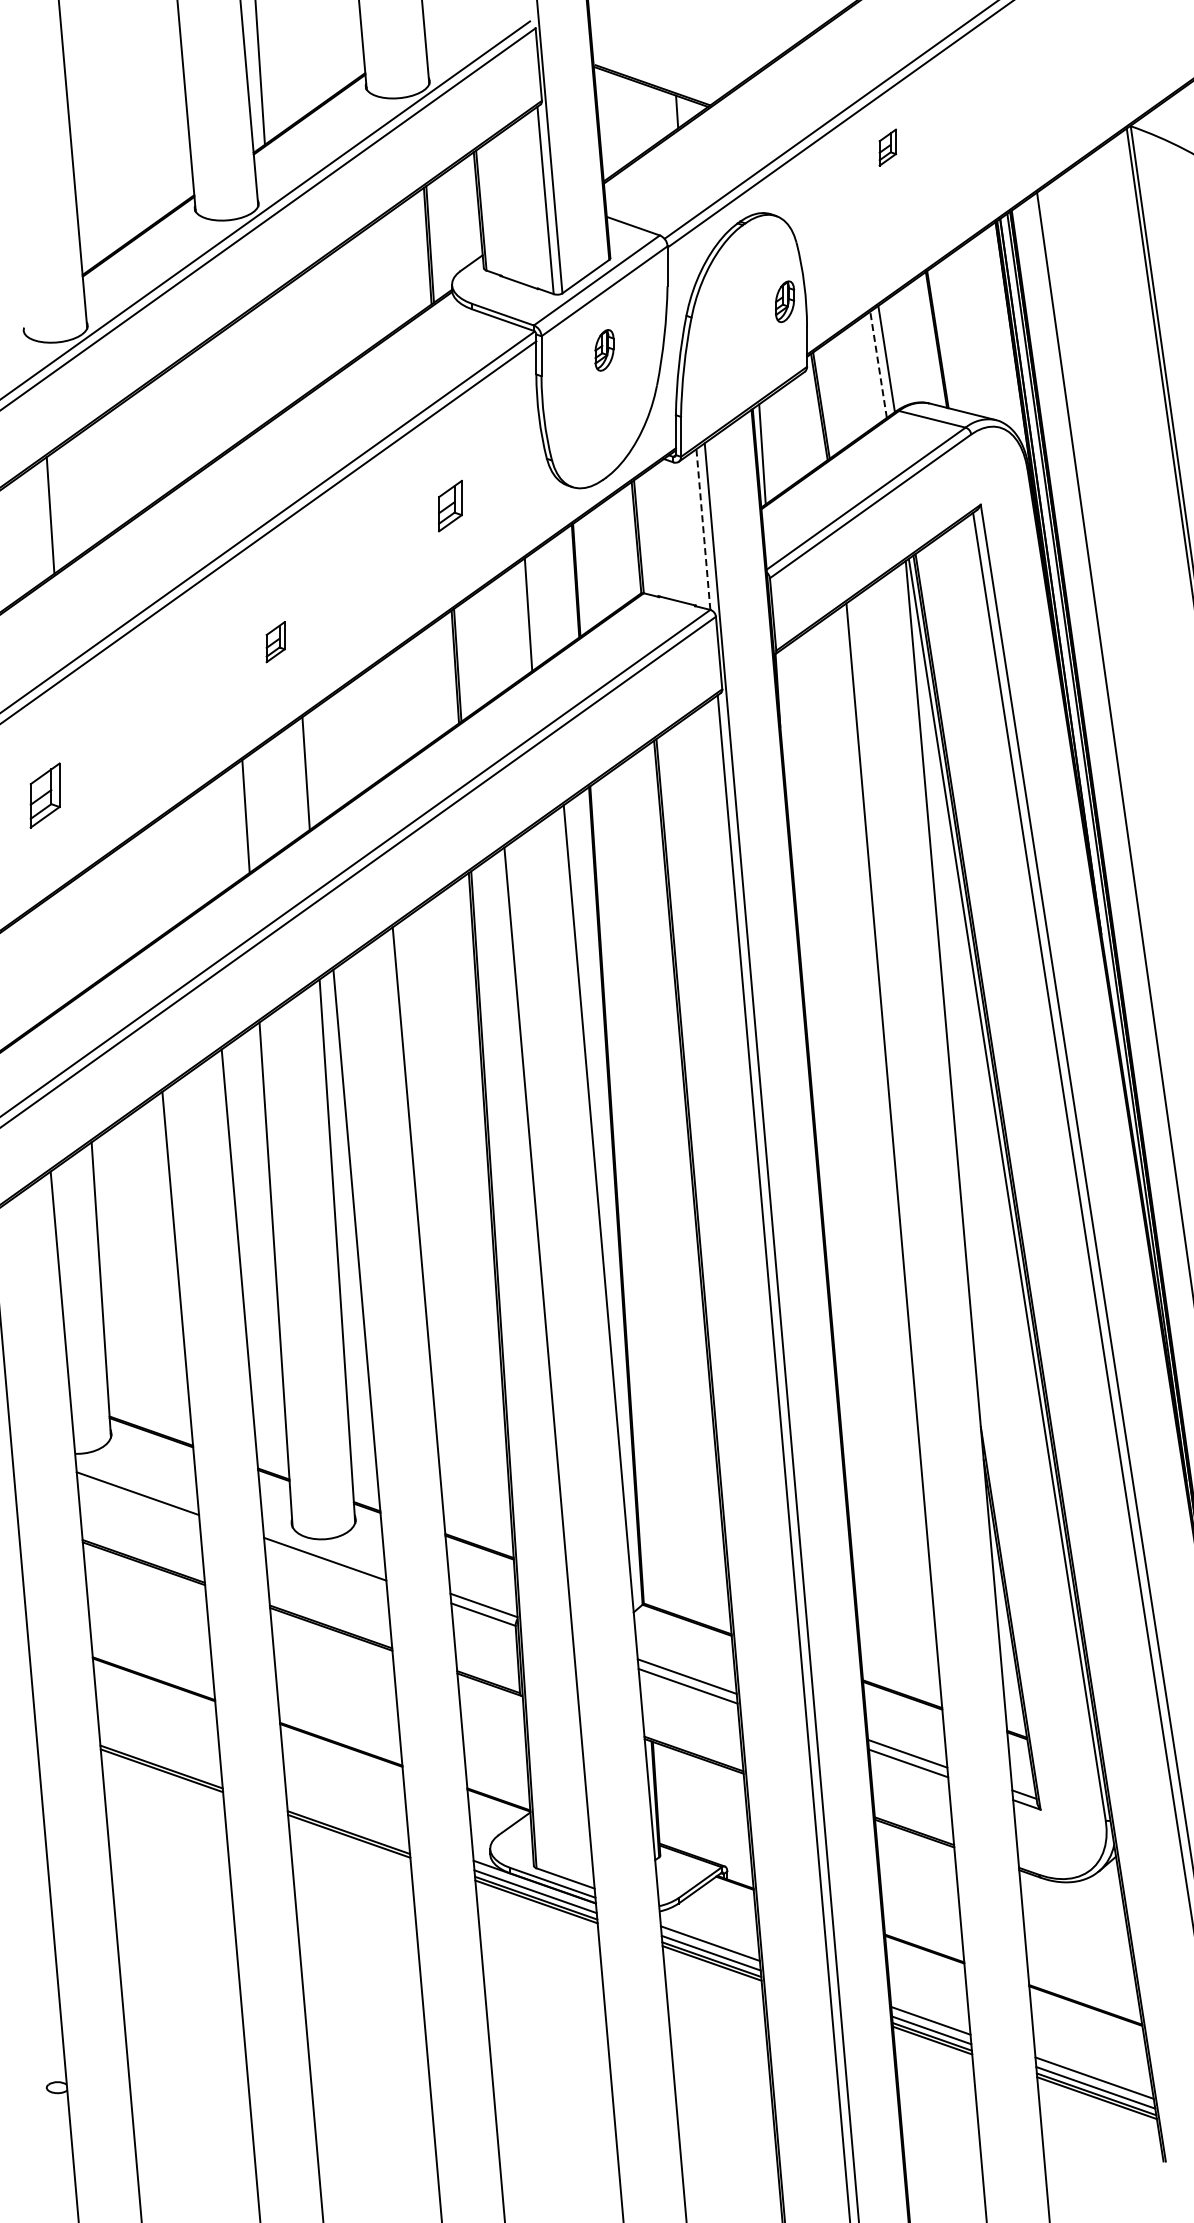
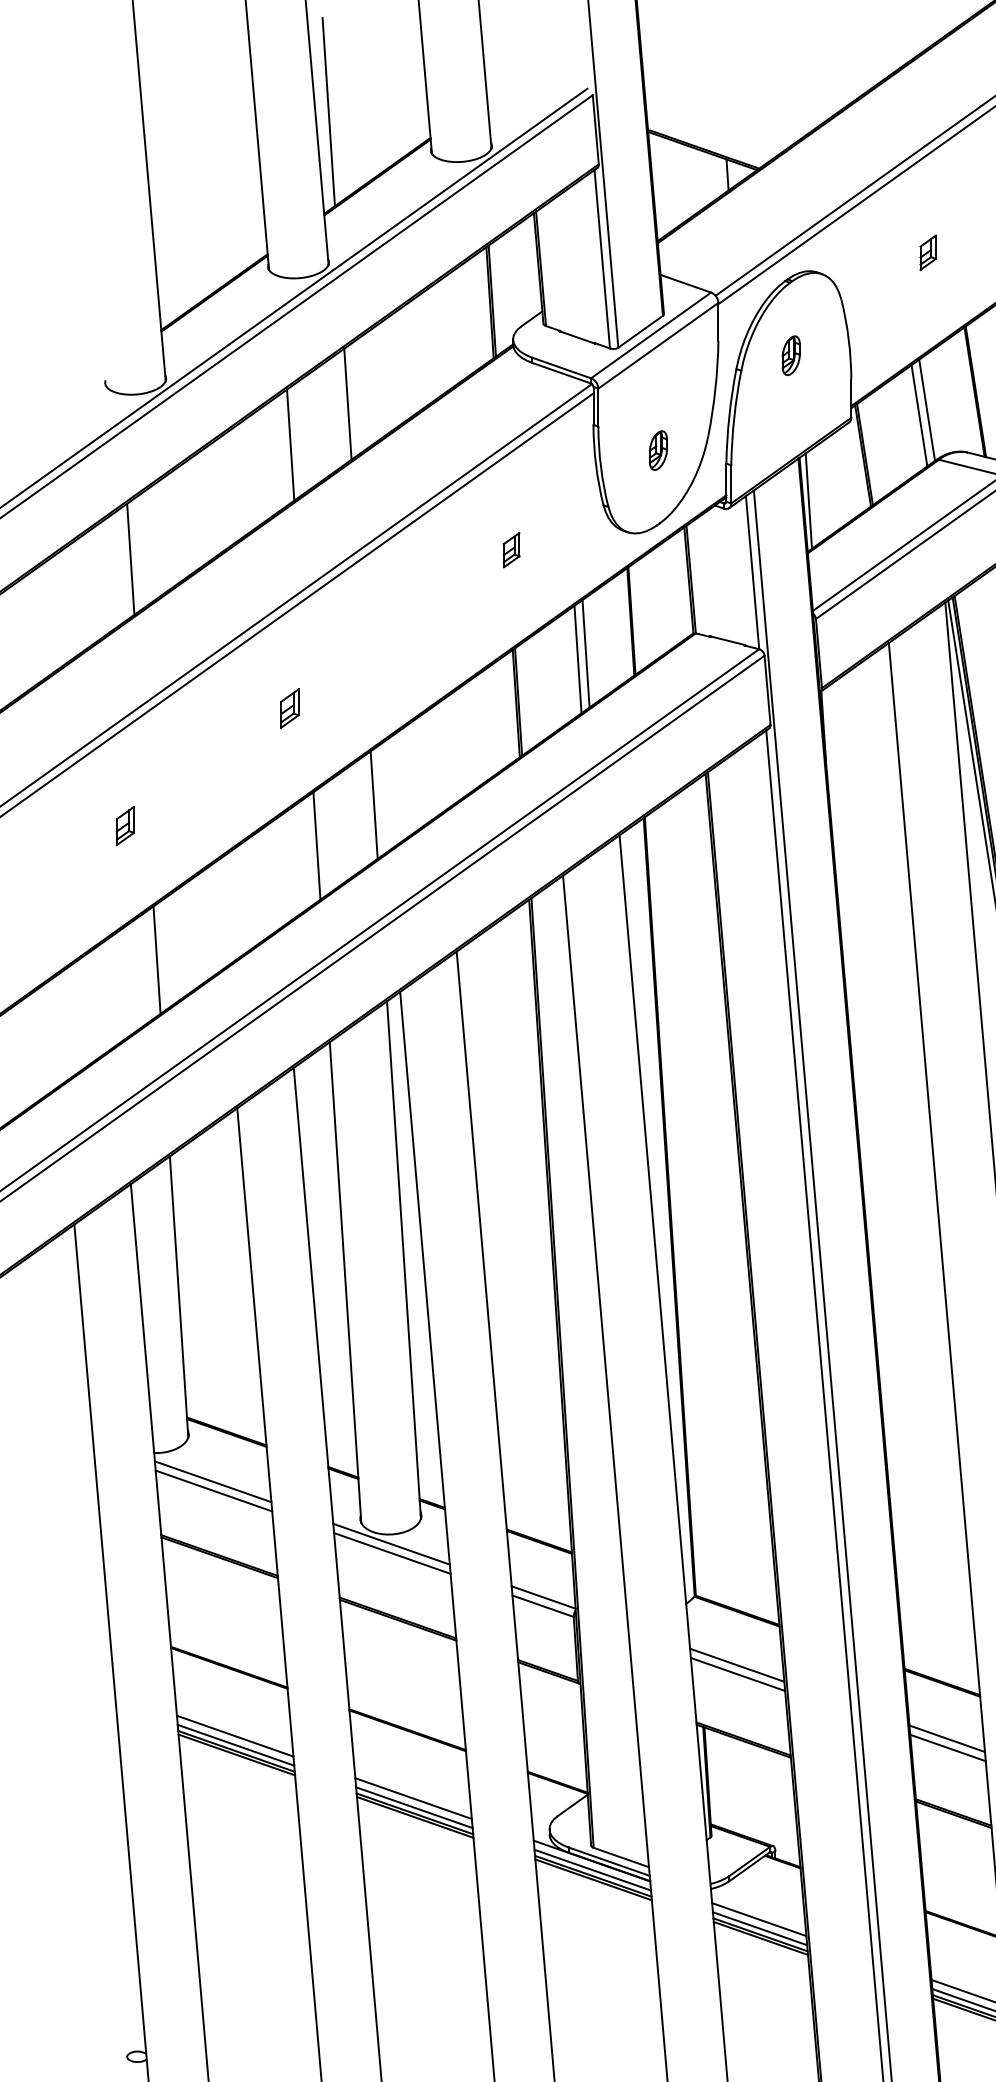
part: (887, 147) -> (927, 252), moved
part: (785, 301) -> (791, 355), moved
part: (604, 350) -> (658, 450), moved
line: (278, 352) -> (347, 404), added
line: (878, 364) -> (919, 415), dashed -> solid
line: (218, 395) -> (290, 445), added
part: (450, 505) -> (511, 549), size x0.71
line: (703, 529) -> (752, 572), dashed -> solid
line: (519, 620) -> (577, 659), added
part: (275, 642) -> (289, 708), moved
part: (44, 795) -> (124, 826), size x0.62
line: (77, 935) -> (156, 959), added
line: (136, 1483) -> (212, 1481), added
line: (324, 1549) -> (391, 1544), added
line: (160, 1750) -> (235, 1735), added
line: (160, 1760) -> (235, 1745), added
line: (347, 1816) -> (413, 1798), added
line: (348, 1825) -> (414, 1807), added

